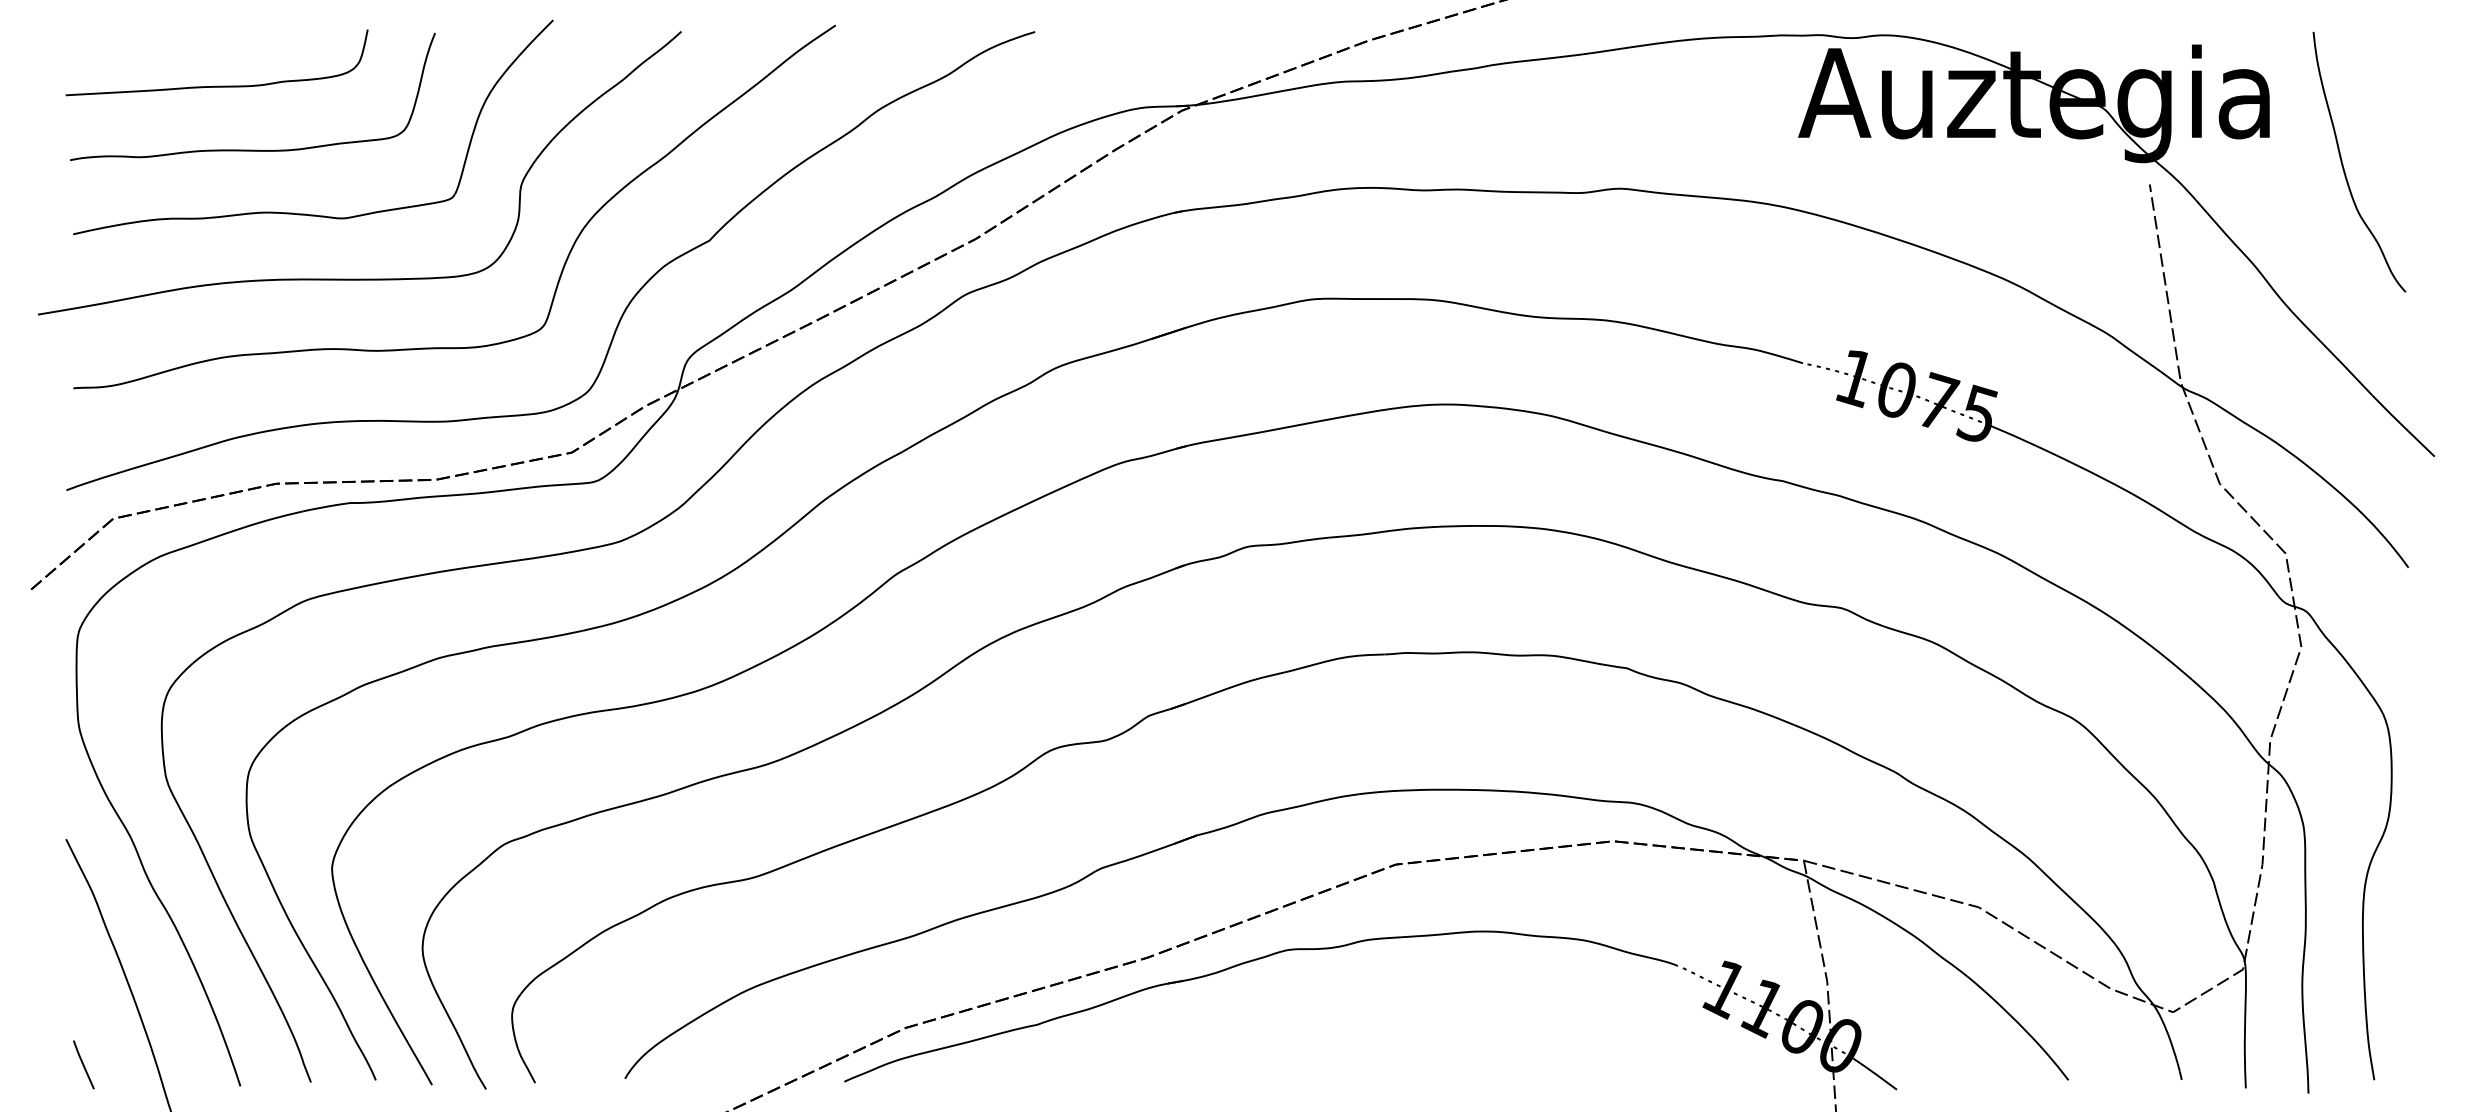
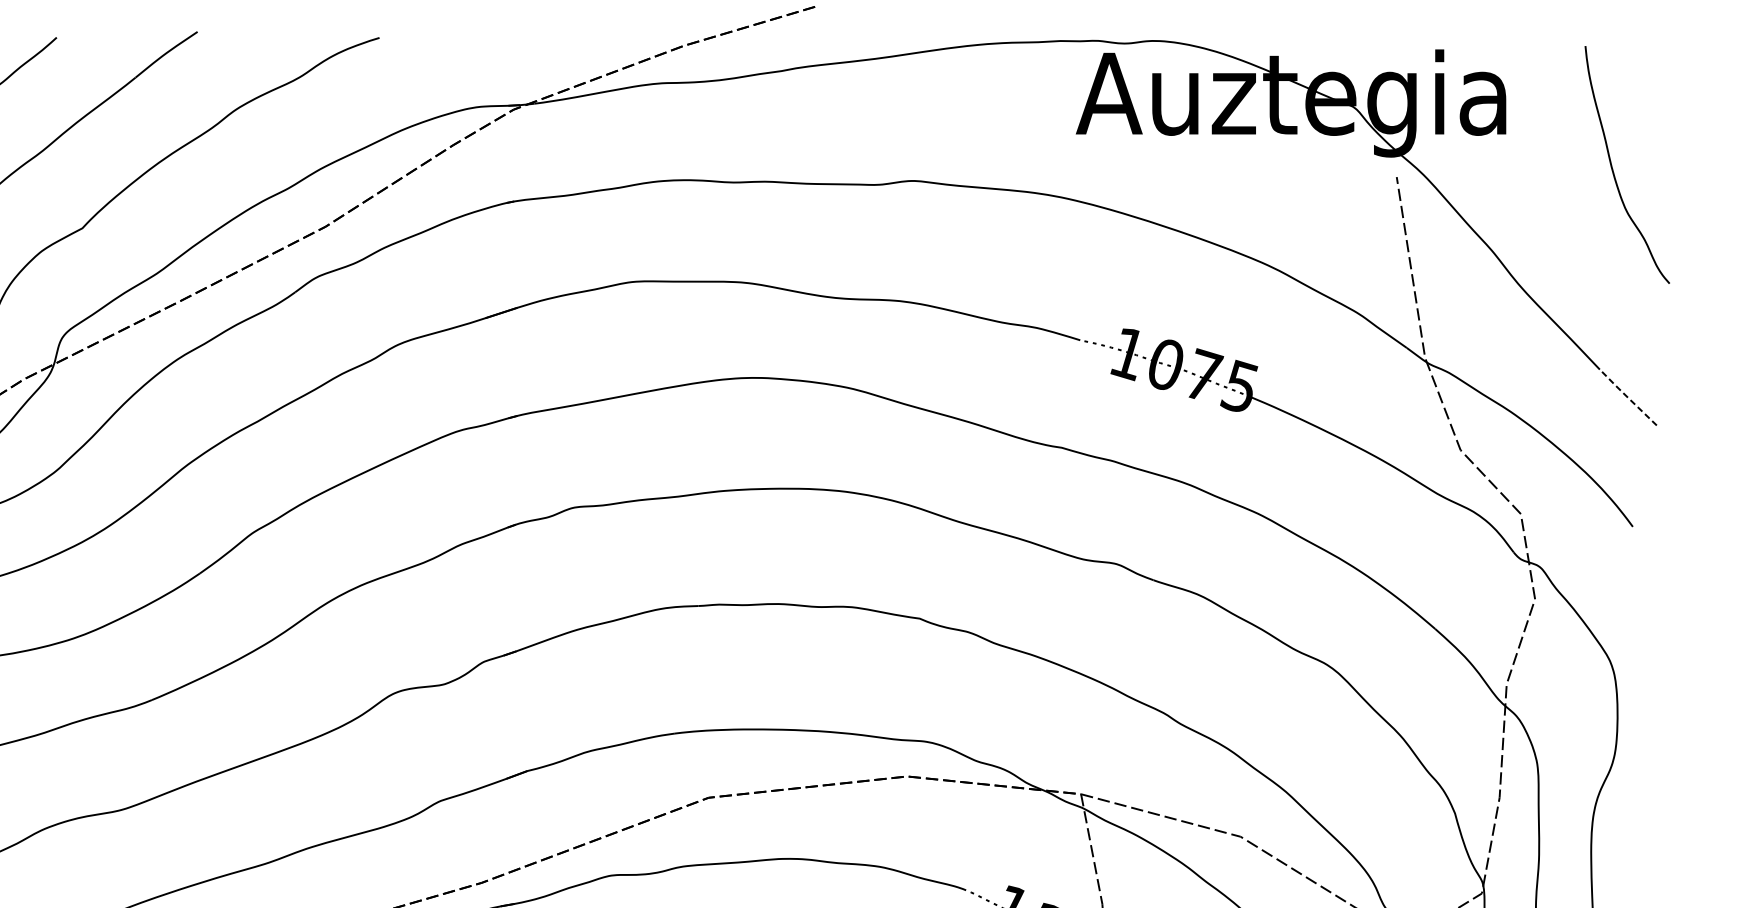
curve: (2344, 167) -> (1613, 169), moved
line: (2402, 425) -> (1627, 397), solid -> dashed

